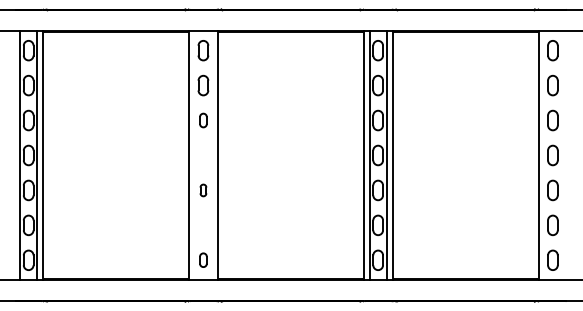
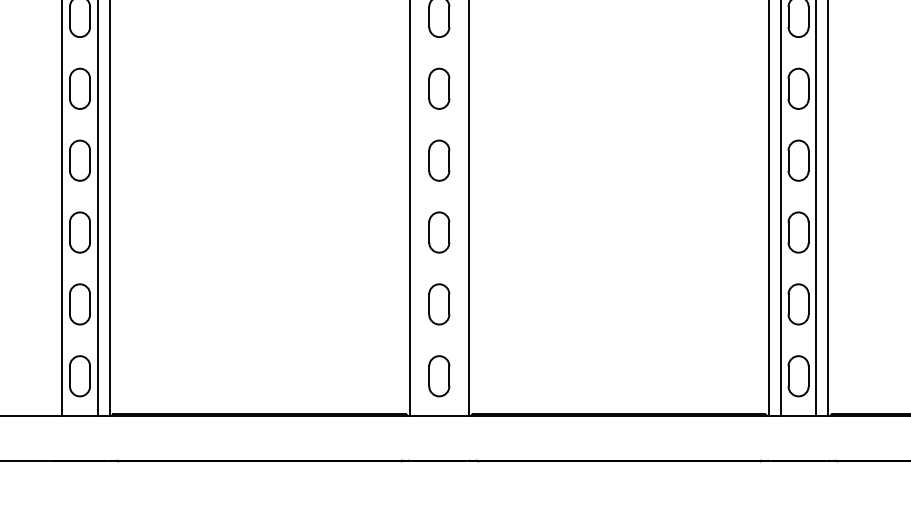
part: (203, 120) -> (439, 88), size x1.43
part: (203, 155) -> (439, 160), added
part: (203, 190) -> (439, 232), size x1.67
part: (203, 225) -> (439, 304), added
part: (203, 259) -> (439, 374), size x1.43

